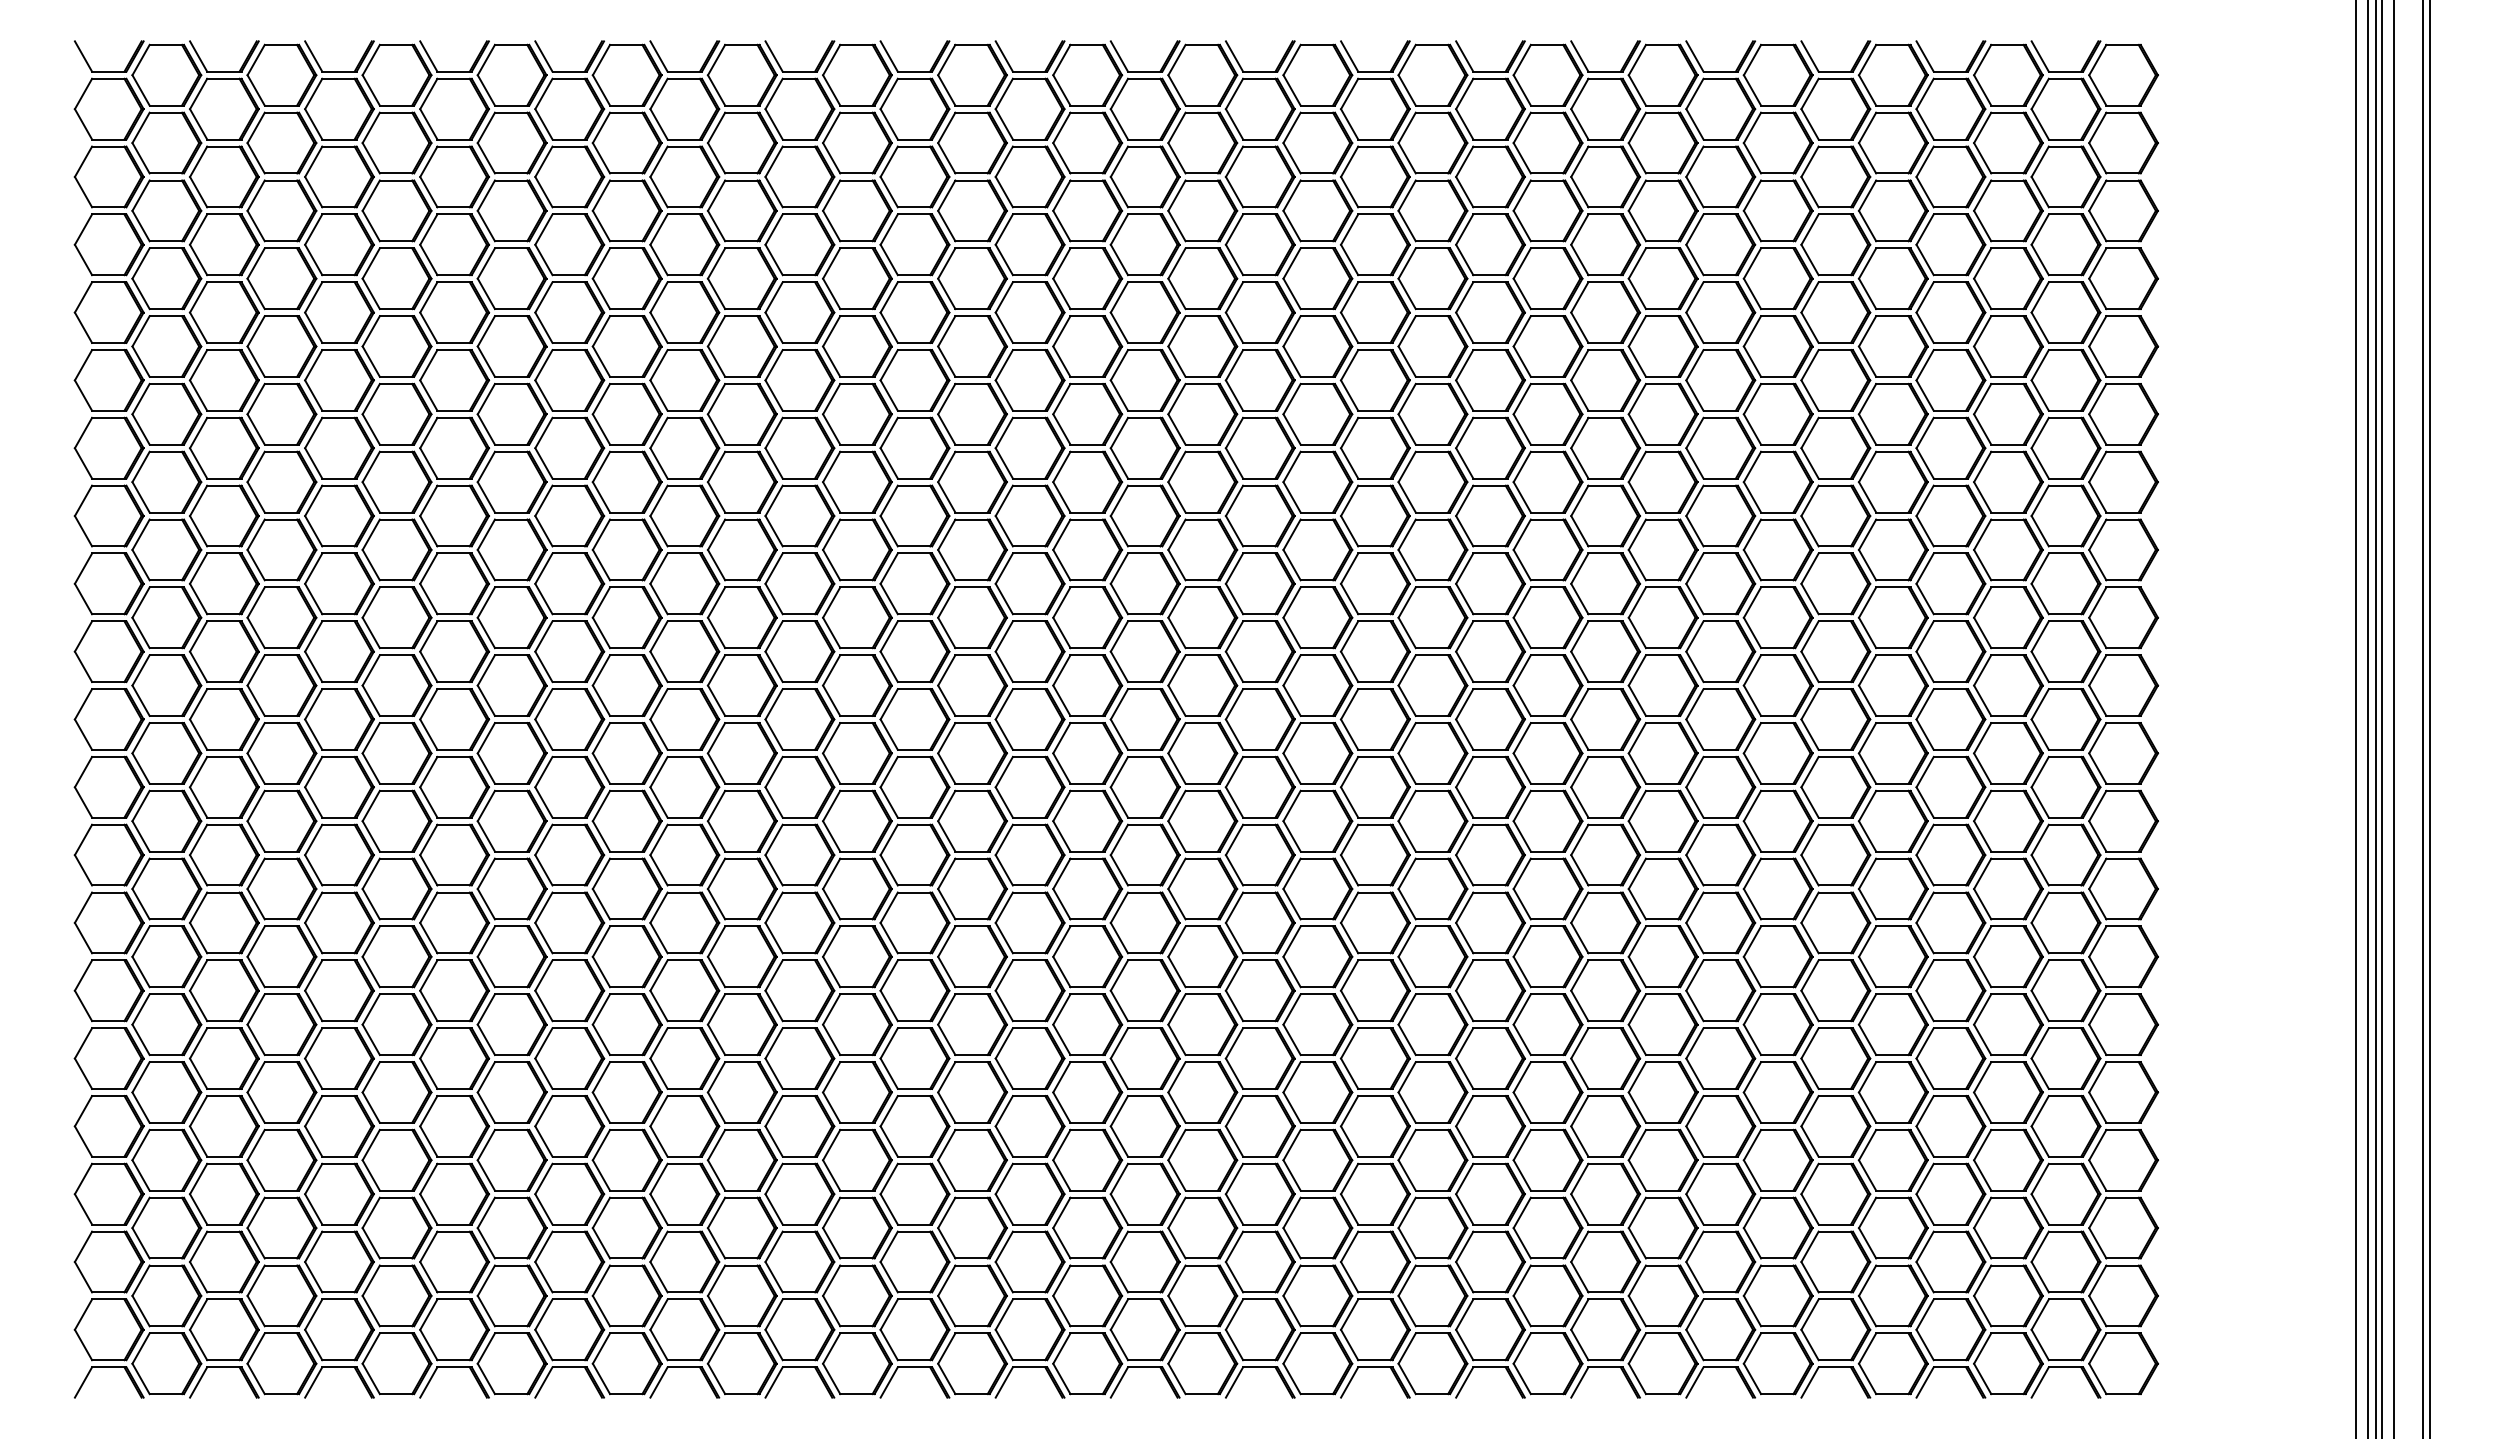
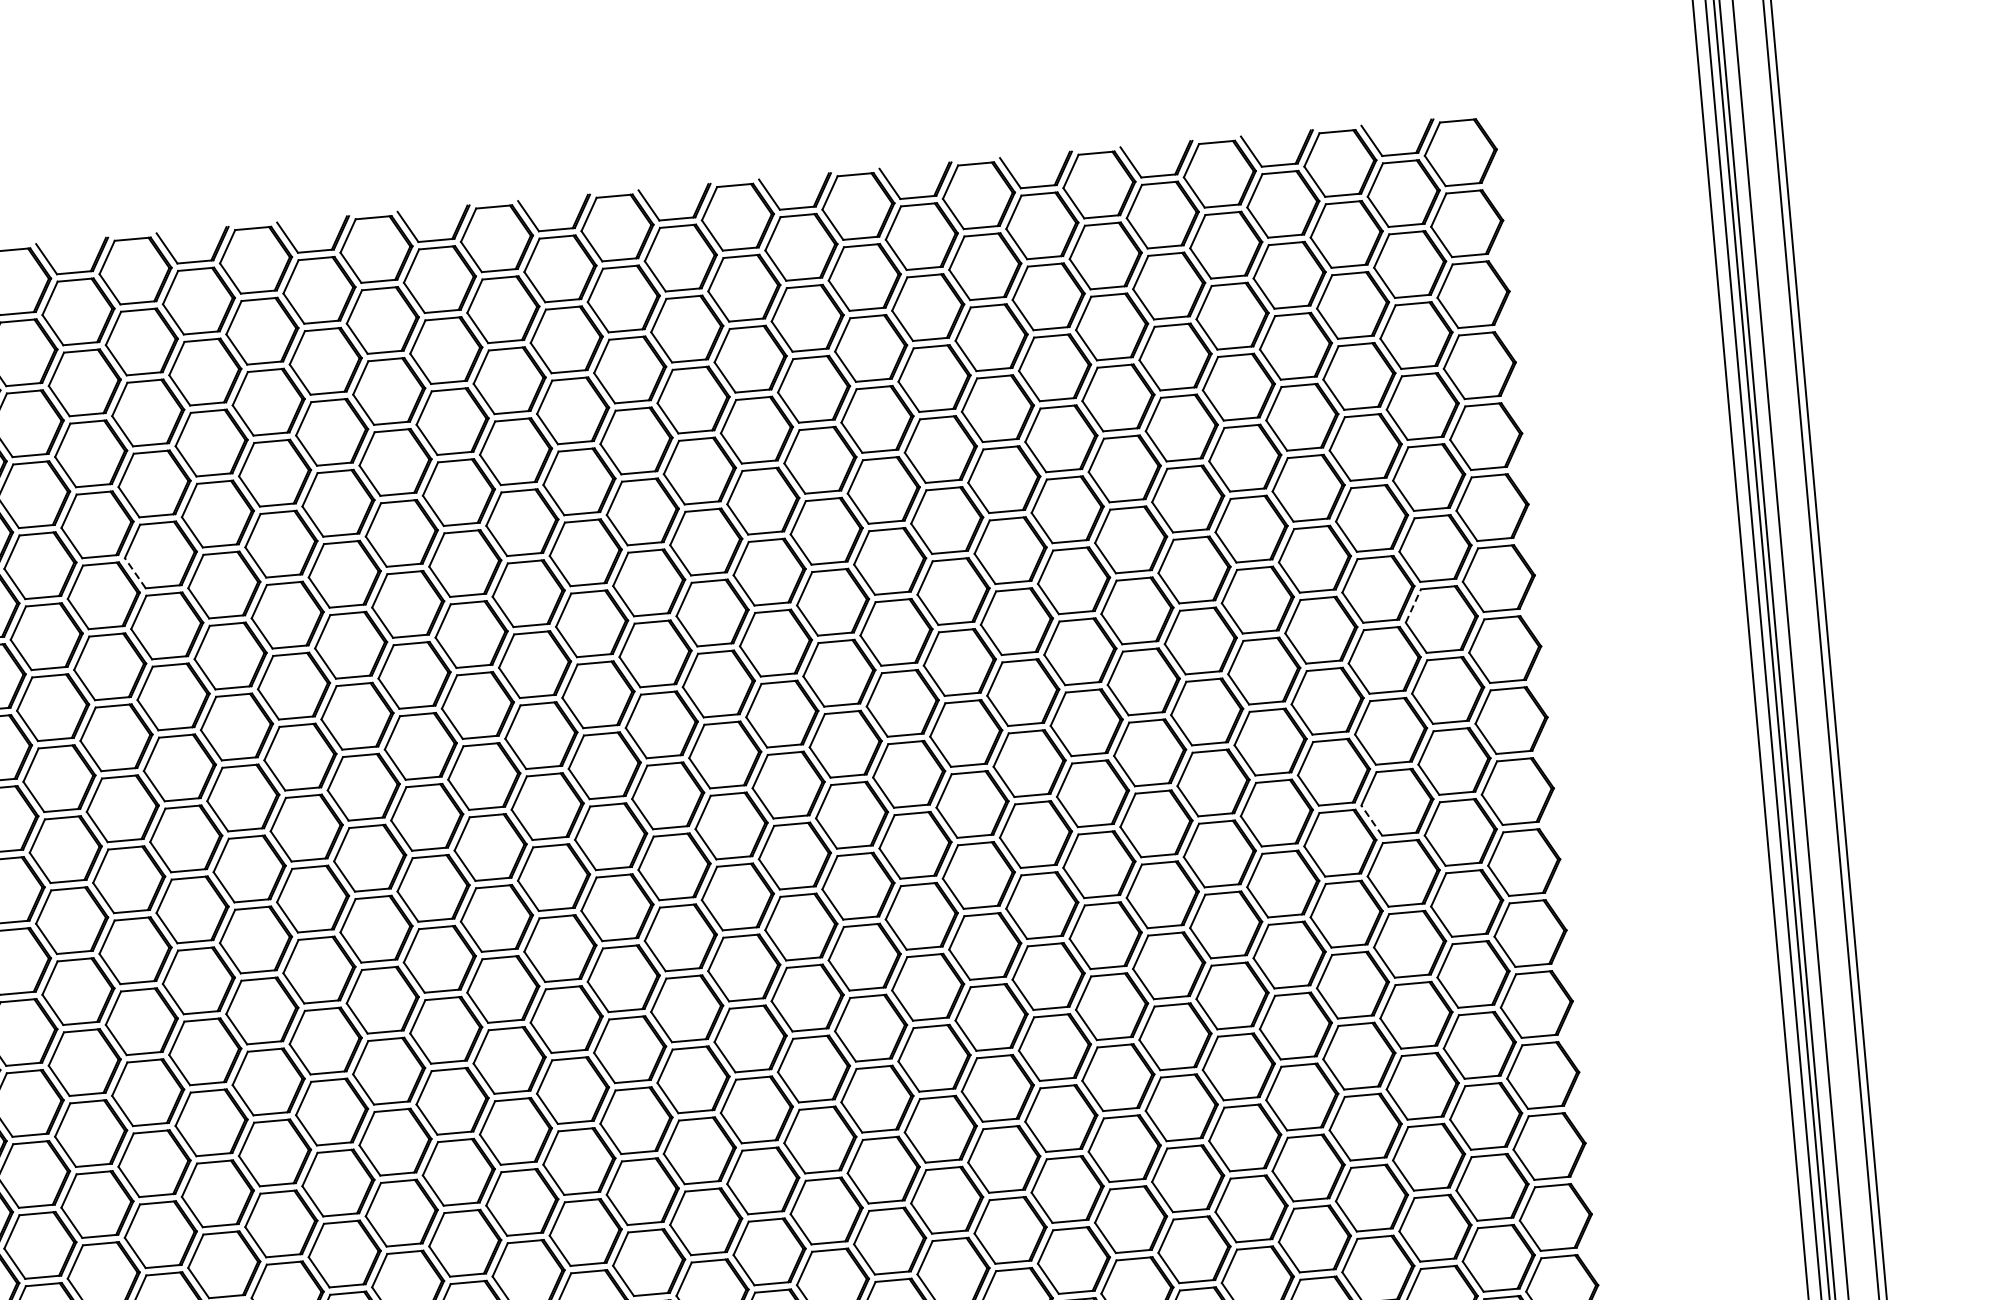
line: (831, 361) -> (135, 573), solid -> dashed
line: (2040, 500) -> (1413, 605), solid -> dashed
line: (1982, 700) -> (1371, 820), solid -> dashed

